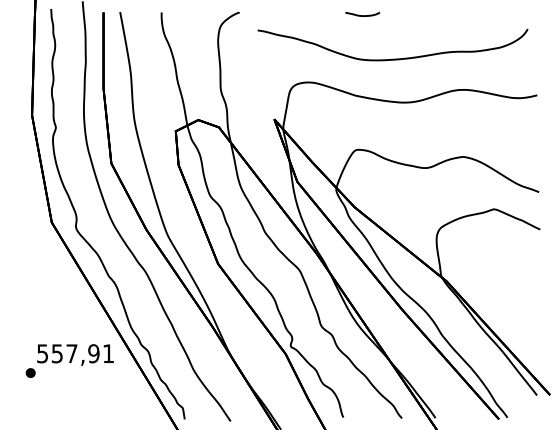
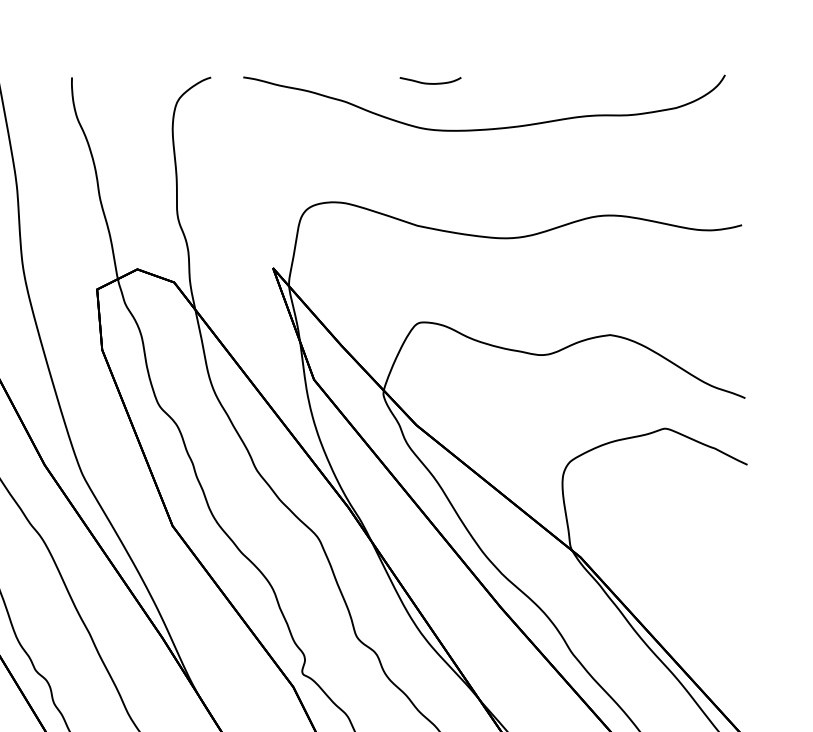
curve: (392, 58) -> (483, 127), moved

